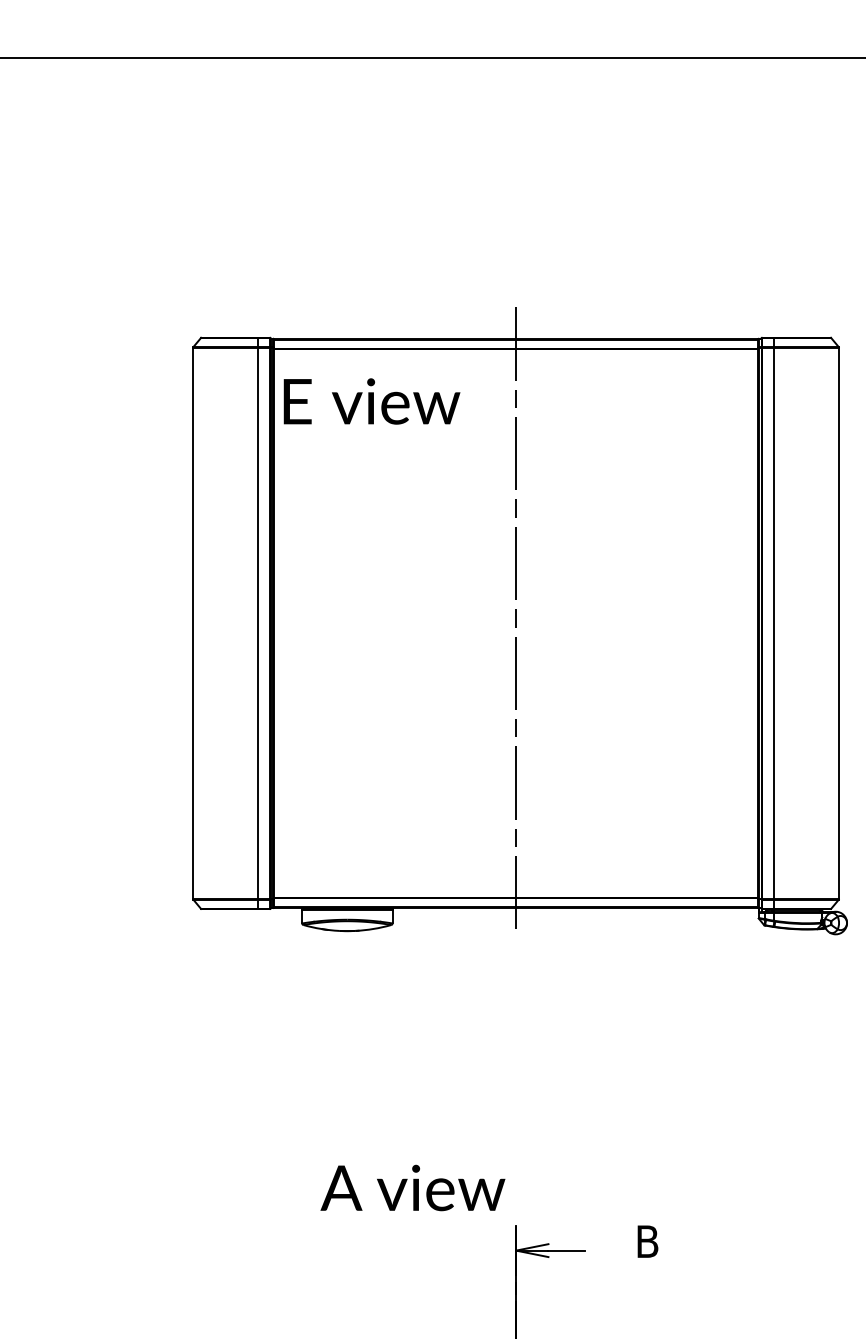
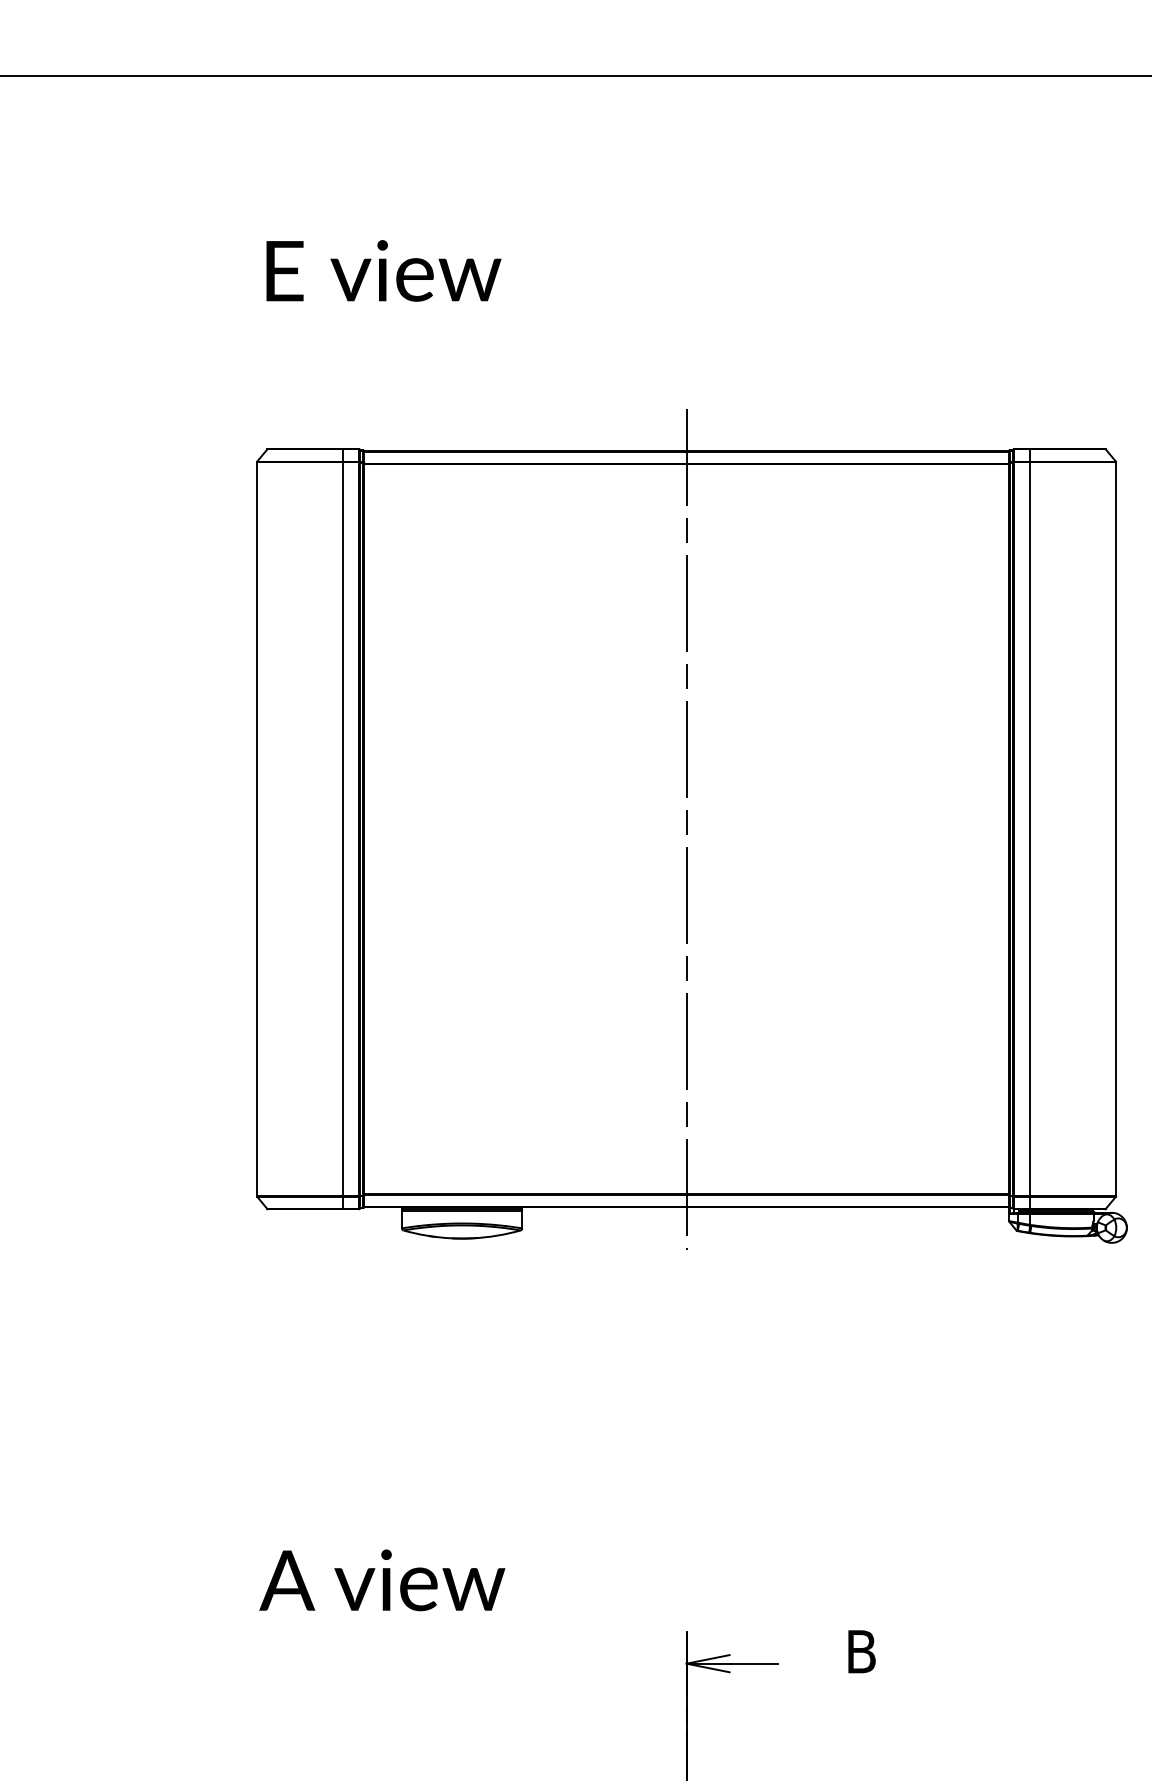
text: (371, 401) -> (383, 270), moved
text: (413, 1188) -> (382, 1580), moved

